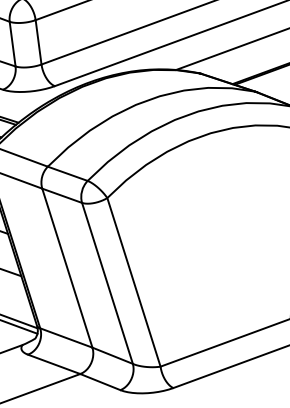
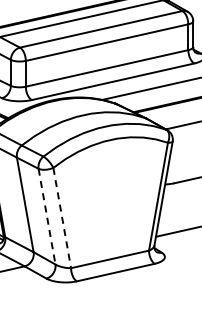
line: (108, 283) -> (47, 216), solid -> dashed
line: (134, 283) -> (62, 218), solid -> dashed

